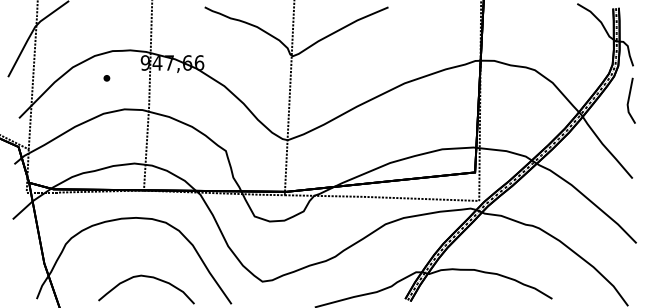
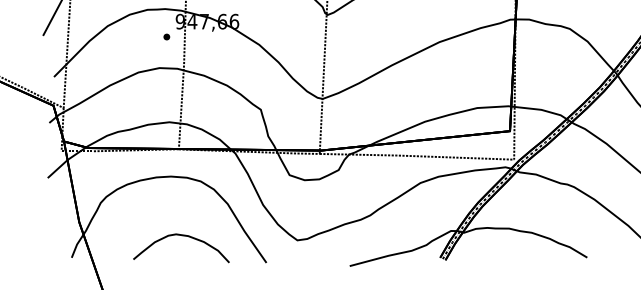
part: (106, 78) -> (166, 37), moved

